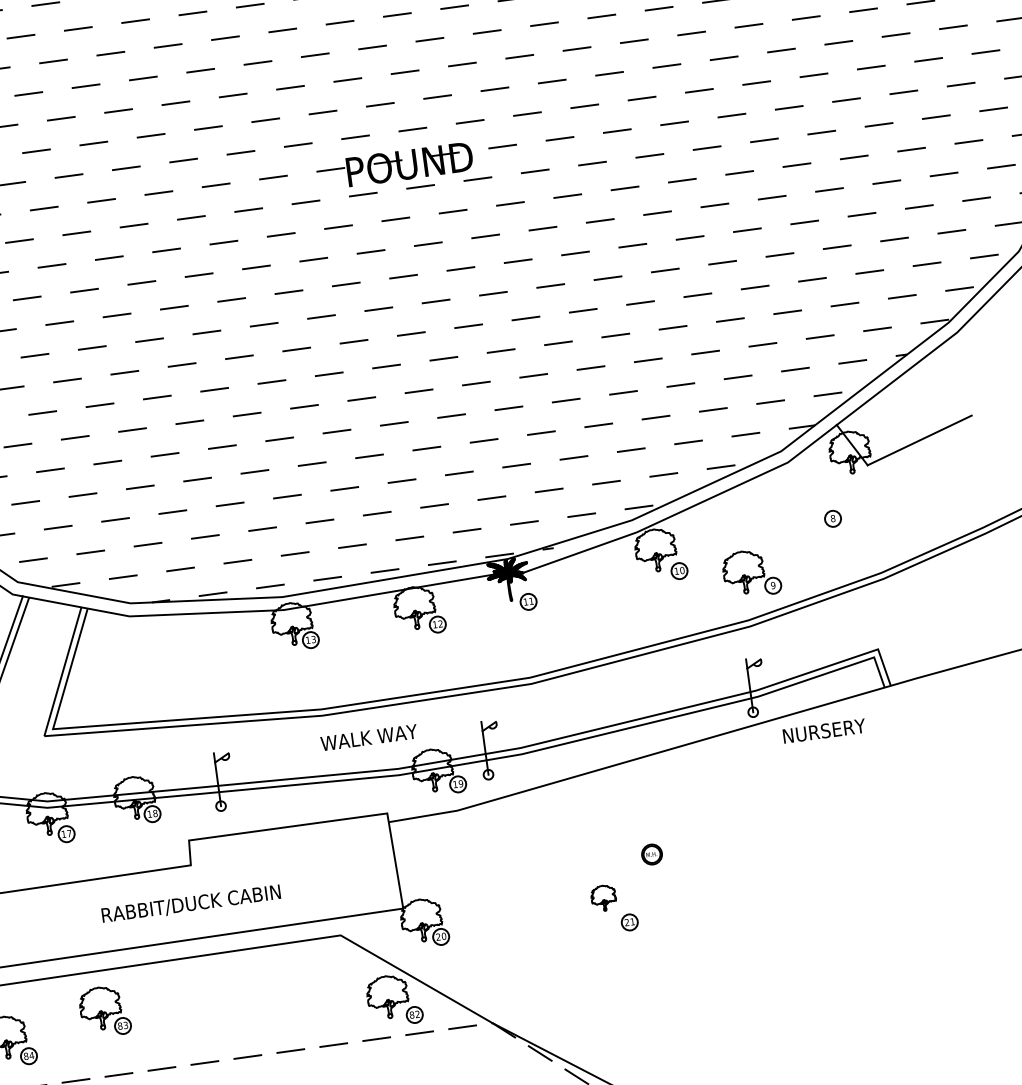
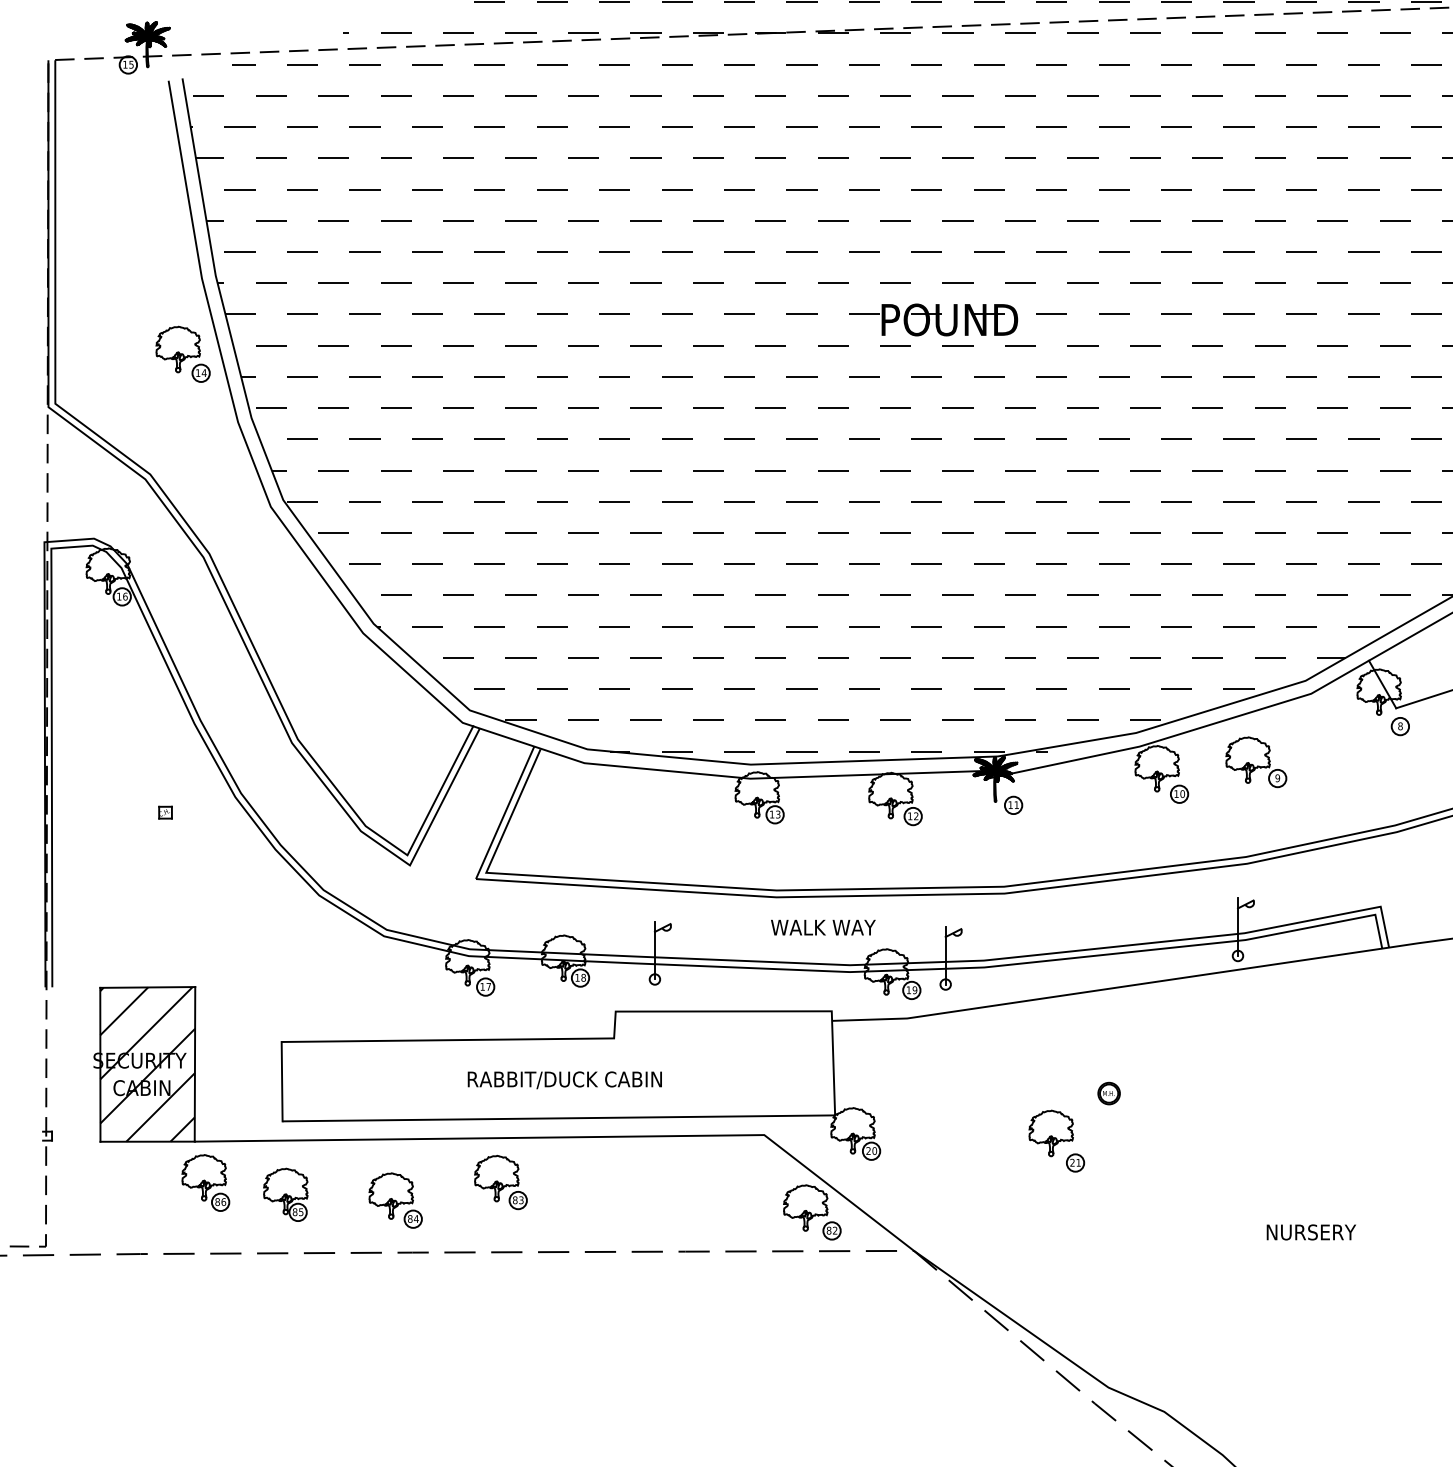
part: (832, 518) -> (1399, 726), moved
part: (751, 573) -> (1256, 762), moved
text: (823, 731) -> (1310, 1232), moved
part: (603, 898) -> (1050, 1133), size x1.67
text: (190, 904) -> (564, 1080), moved

